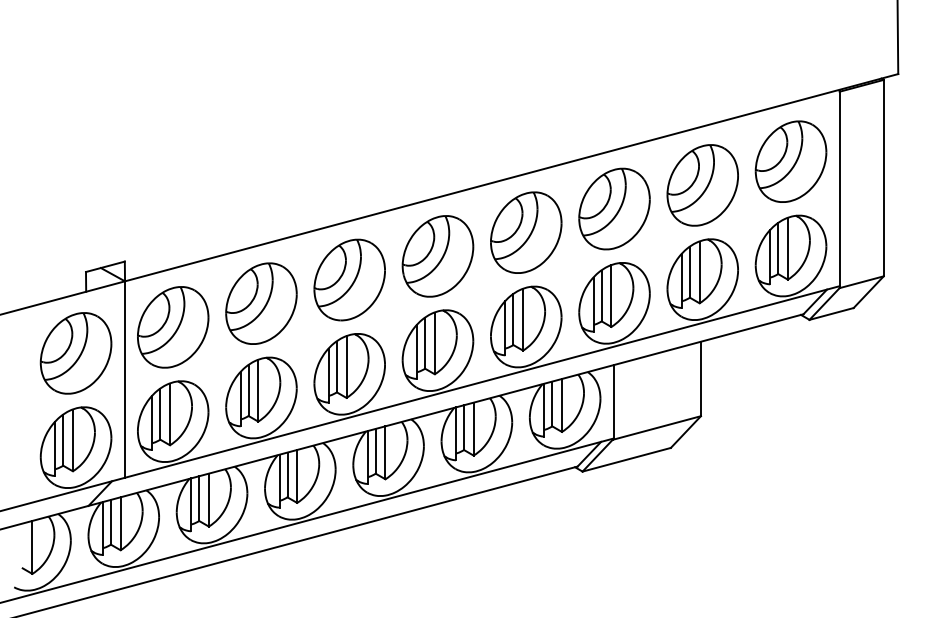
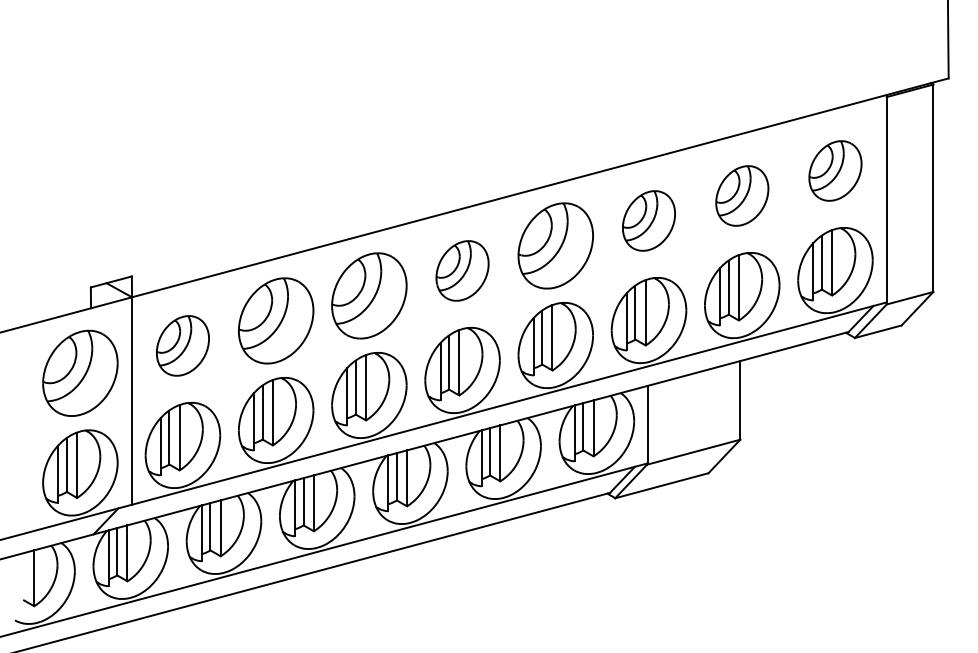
part: (791, 161) -> (835, 170), size x0.7
part: (703, 184) -> (742, 195), size x0.7
part: (614, 208) -> (648, 220), size x0.7
part: (437, 255) -> (462, 270), size x0.7
part: (172, 326) -> (182, 345), size x0.7

